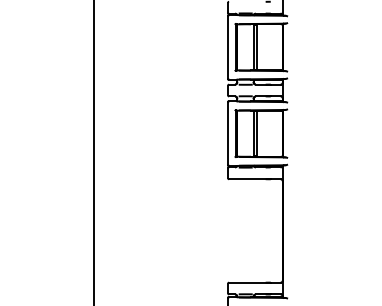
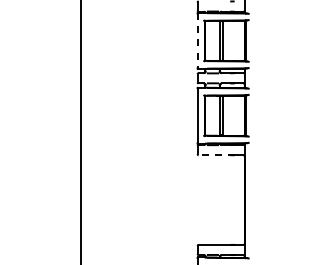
line: (227, 46) -> (197, 40), solid -> dashed
line: (249, 179) -> (216, 155), solid -> dashed

